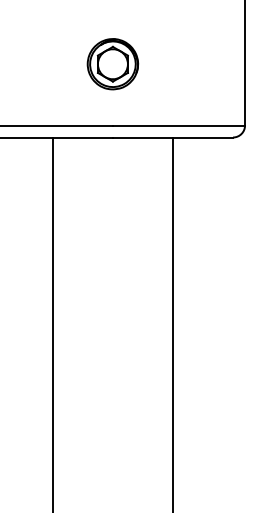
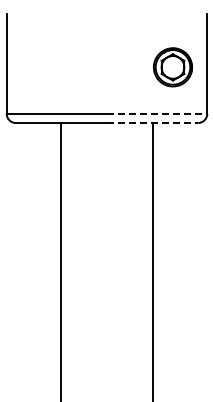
part: (112, 64) -> (172, 67), moved
line: (179, 125) -> (157, 113), solid -> dashed
line: (172, 138) -> (152, 123), solid -> dashed

